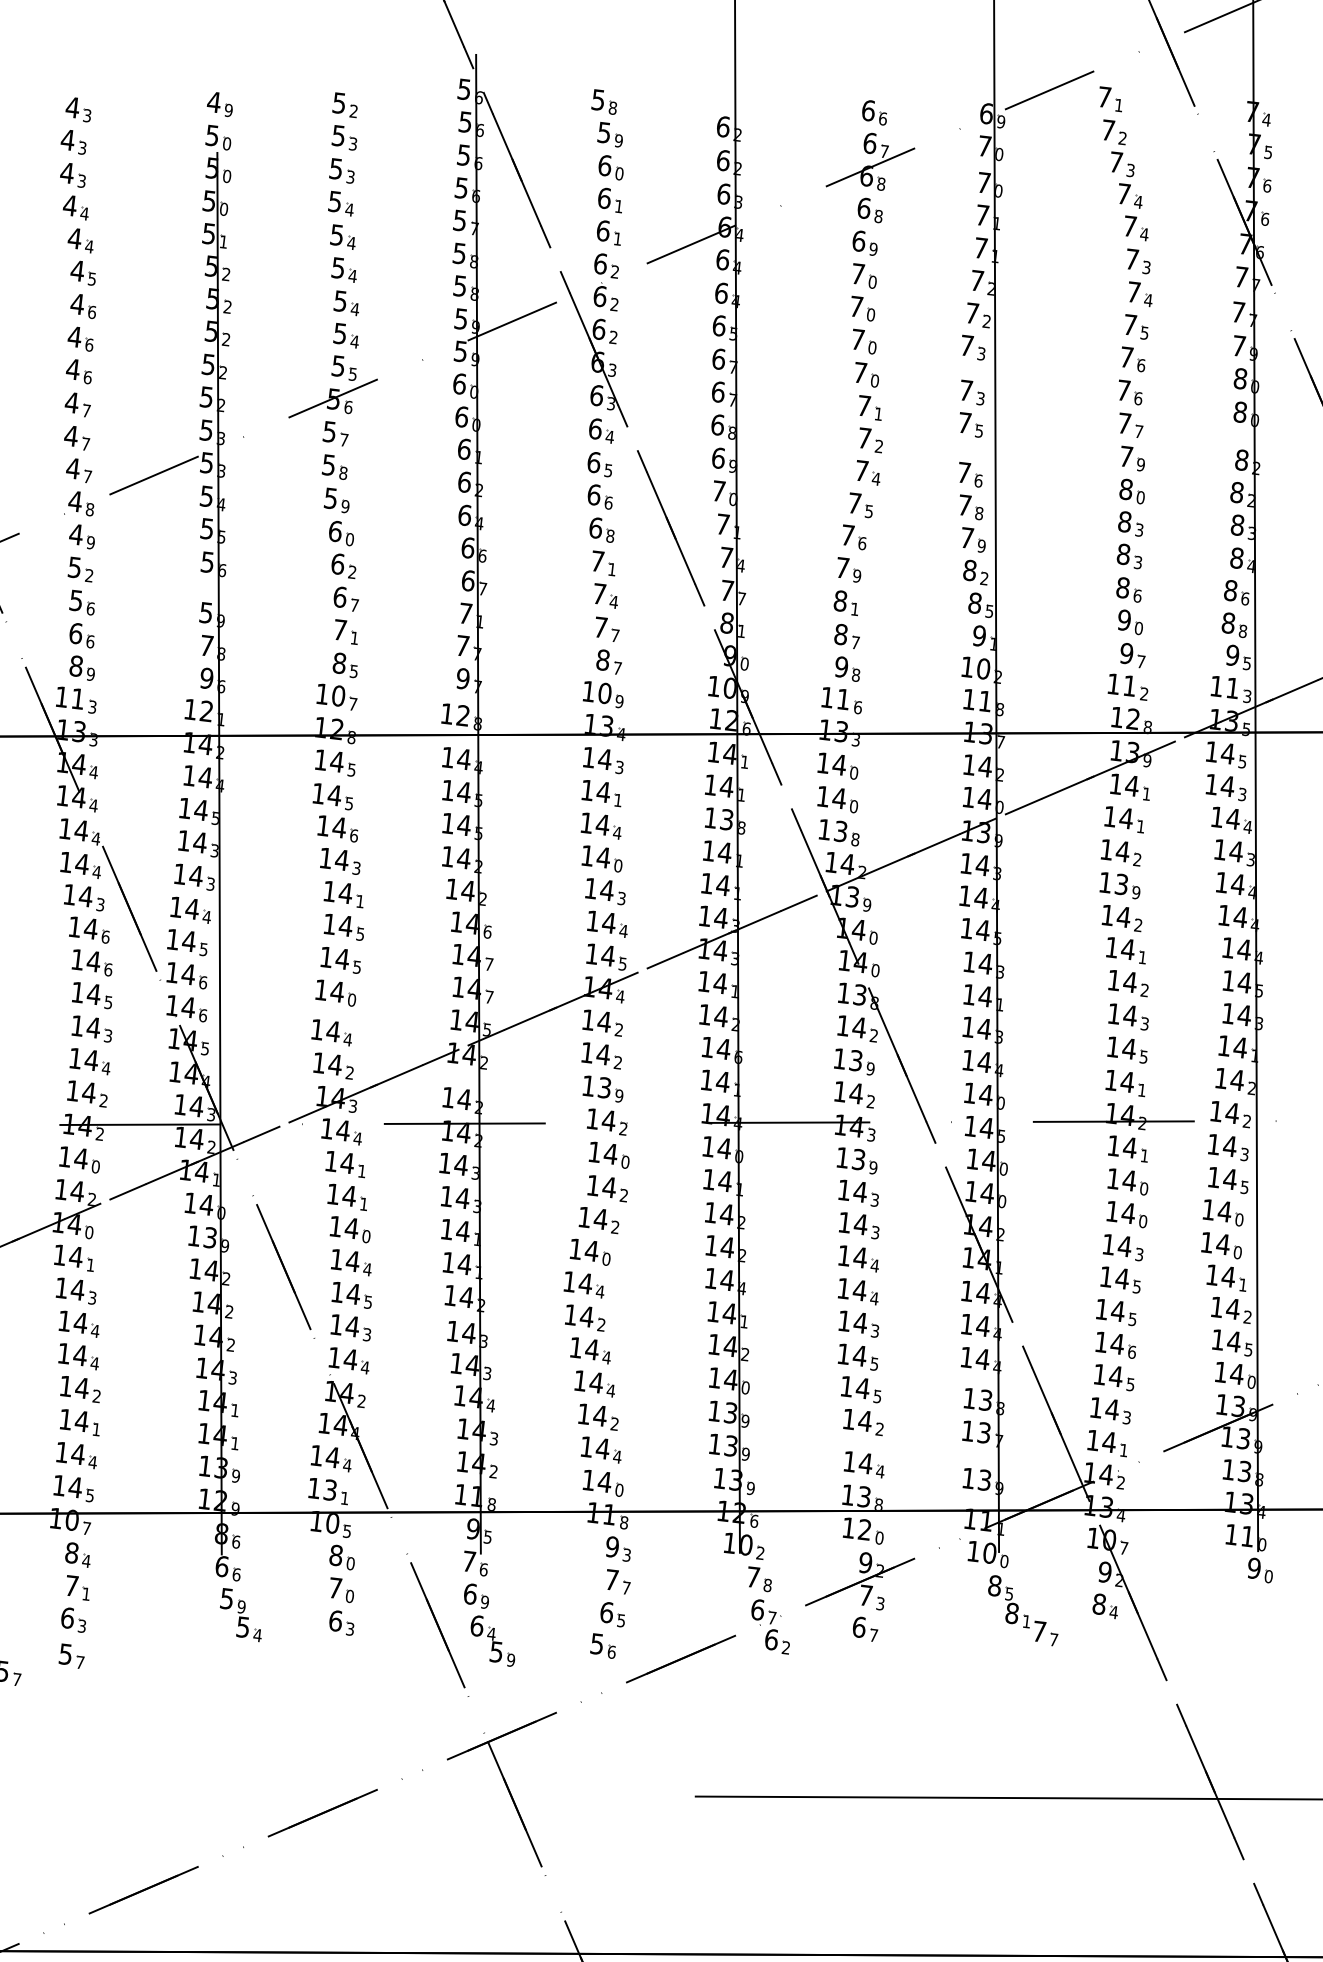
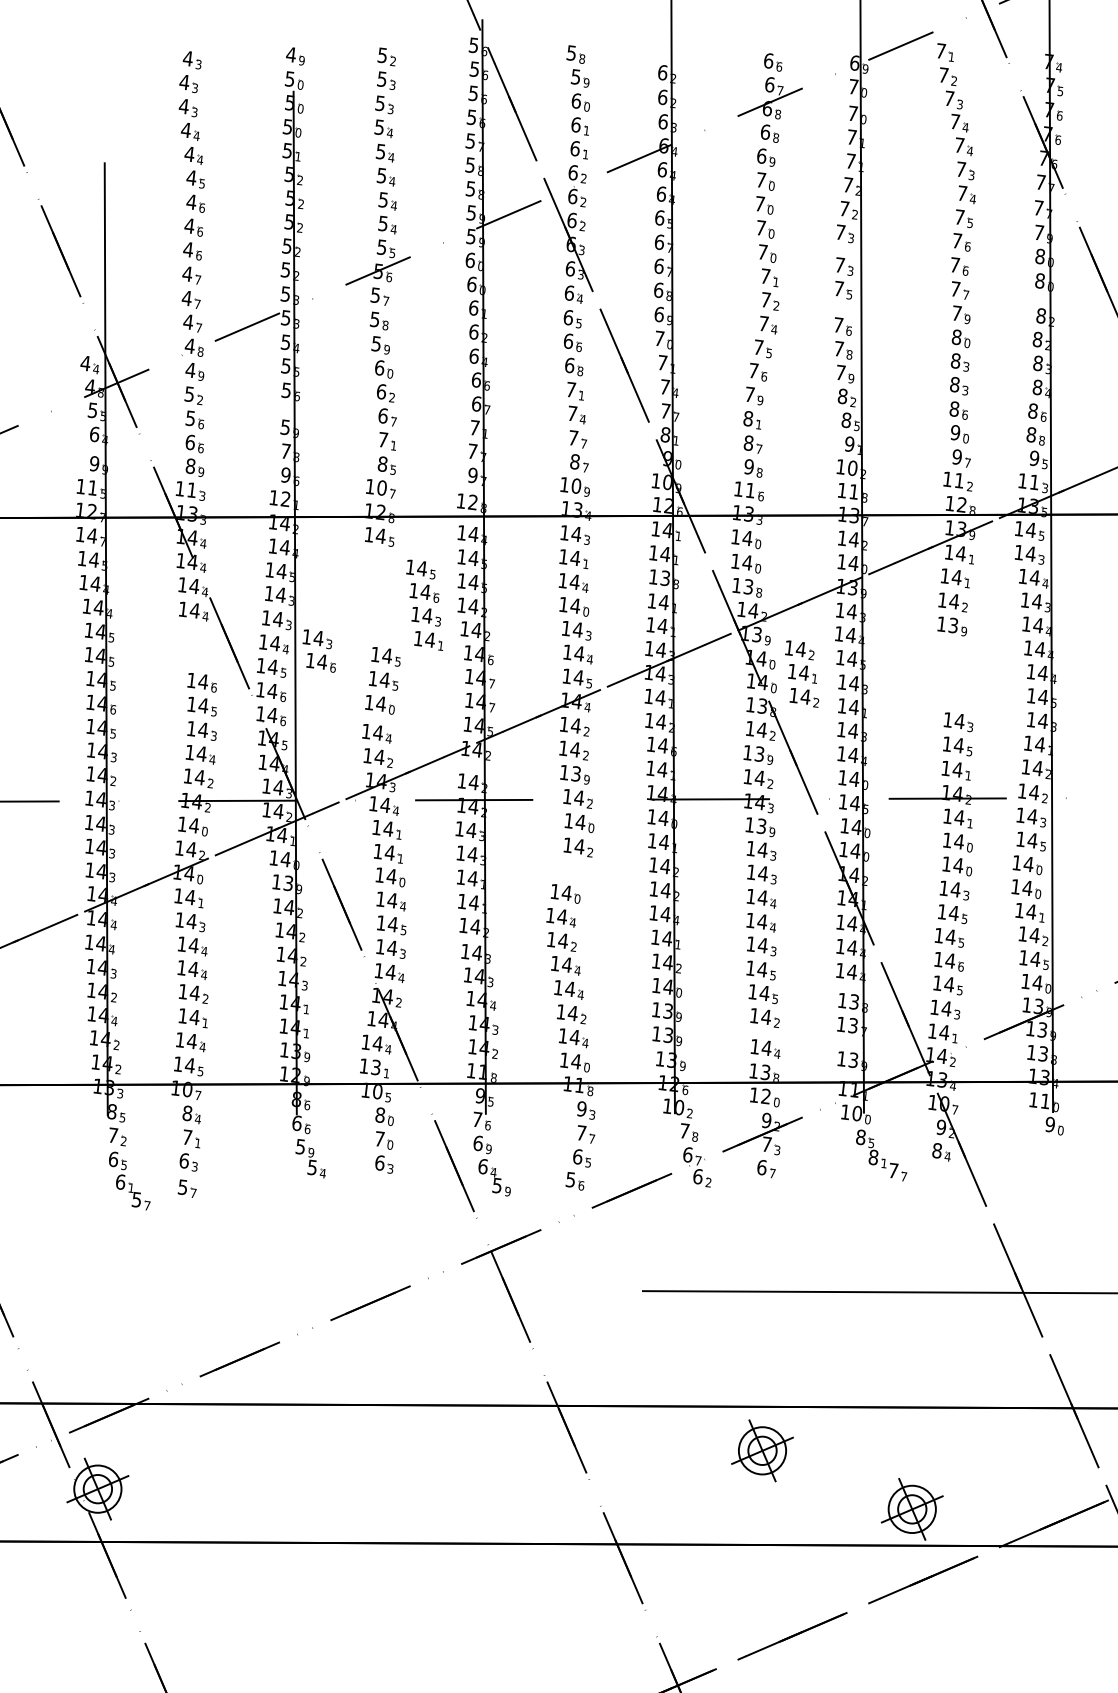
part: (337, 844) -> (424, 604), moved
part: (85, 913) -> (318, 650), moved
part: (1125, 950) -> (802, 673), moved
part: (598, 1220) -> (571, 870), removed

